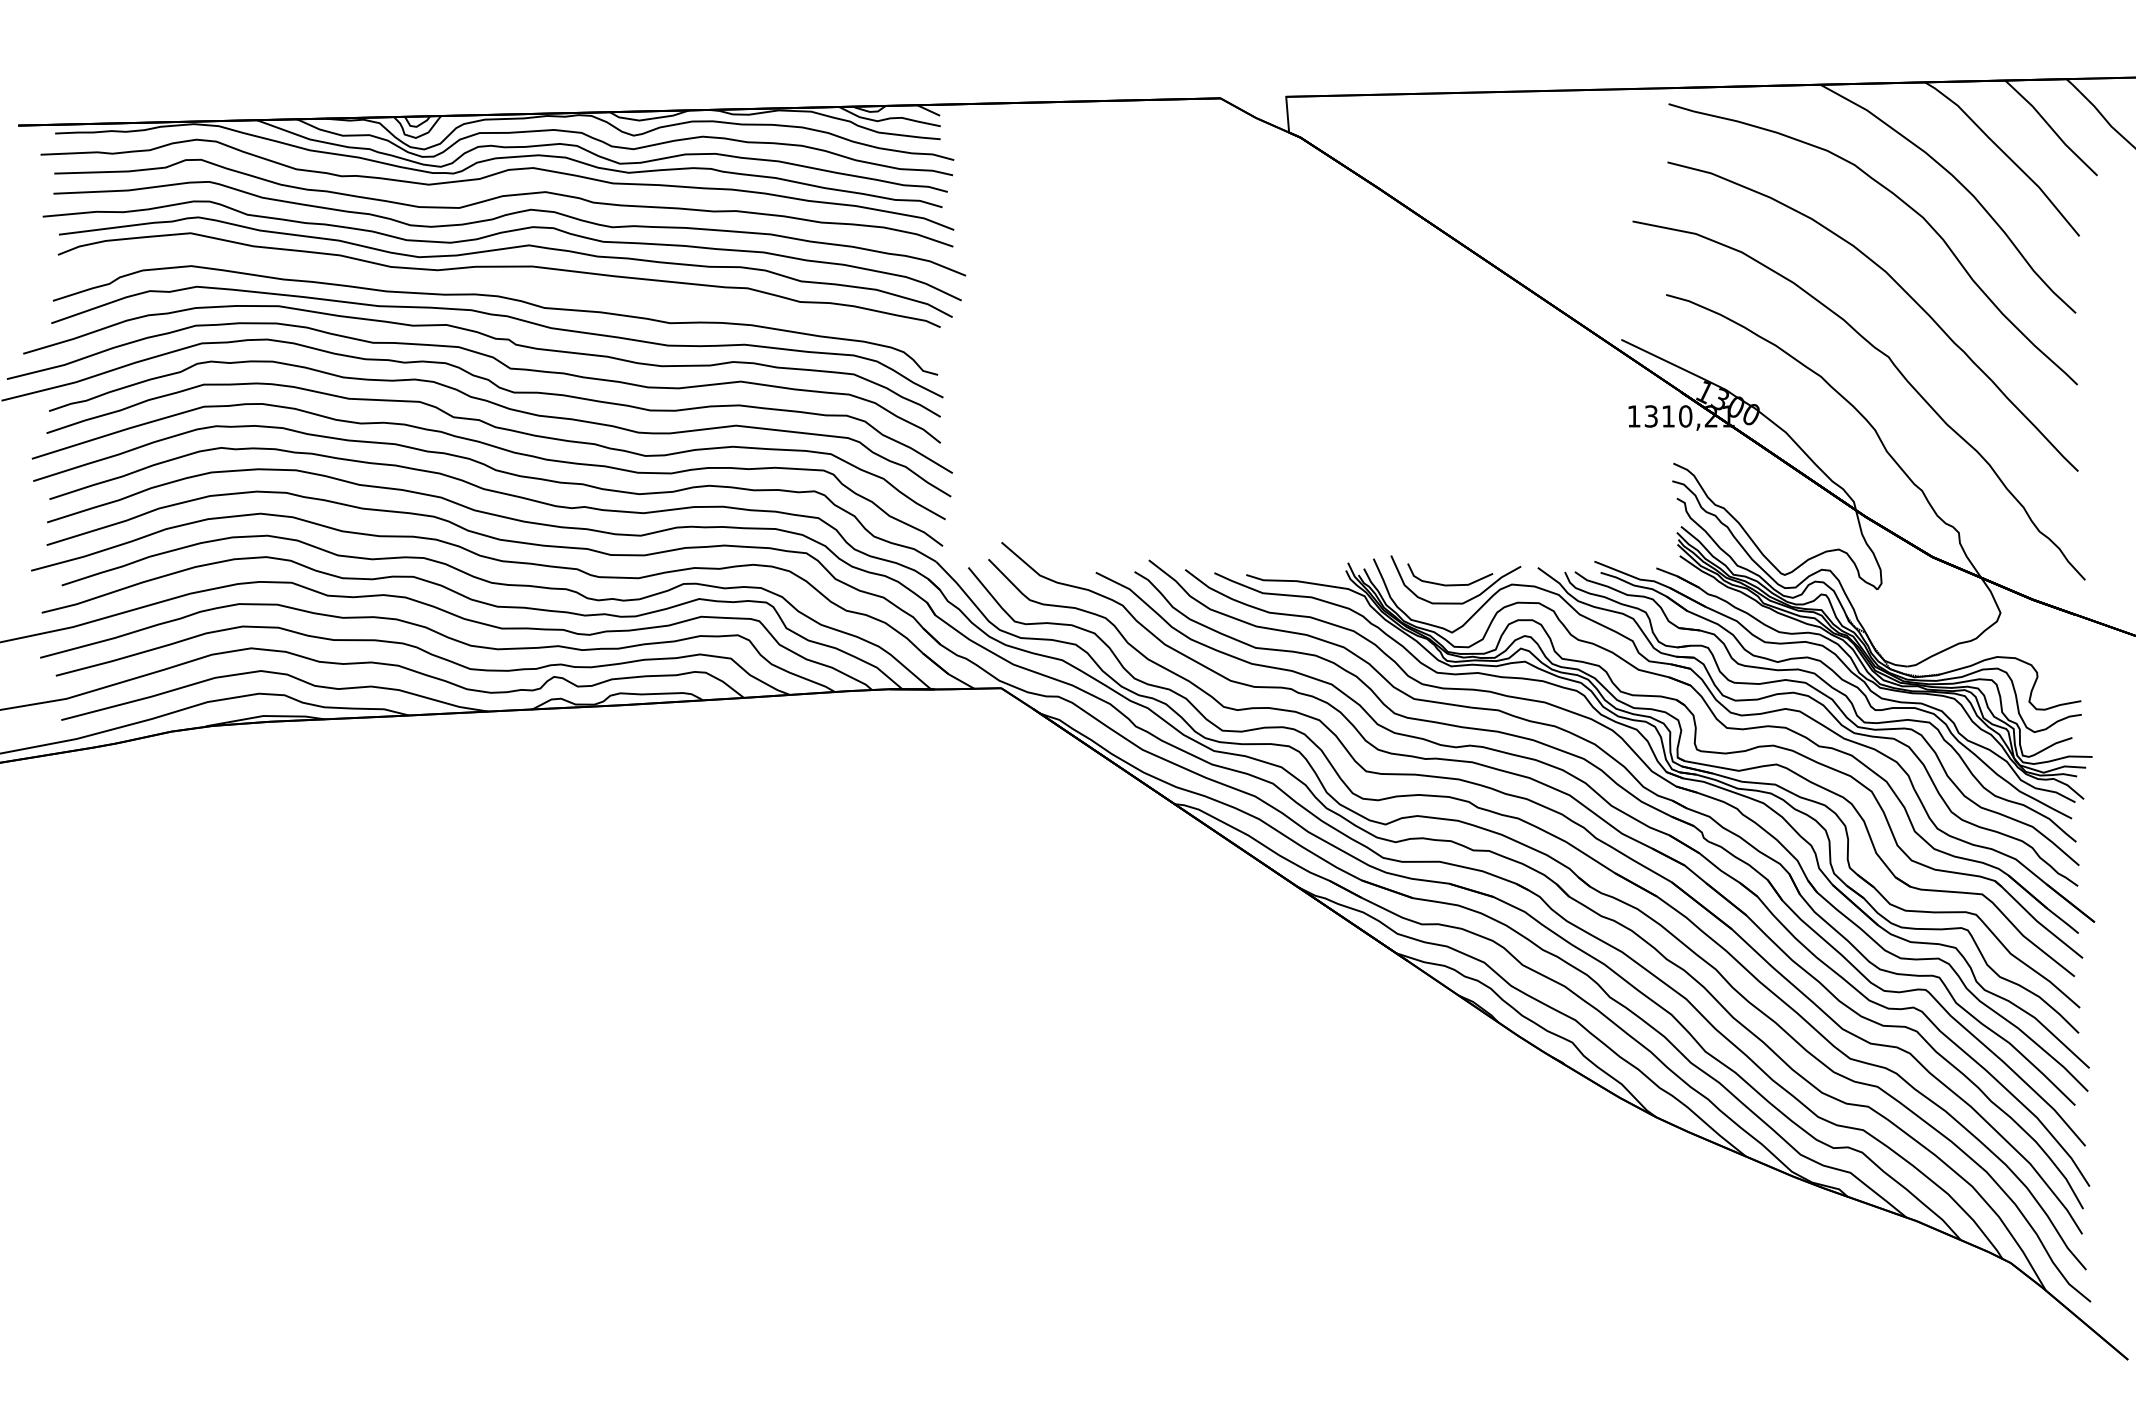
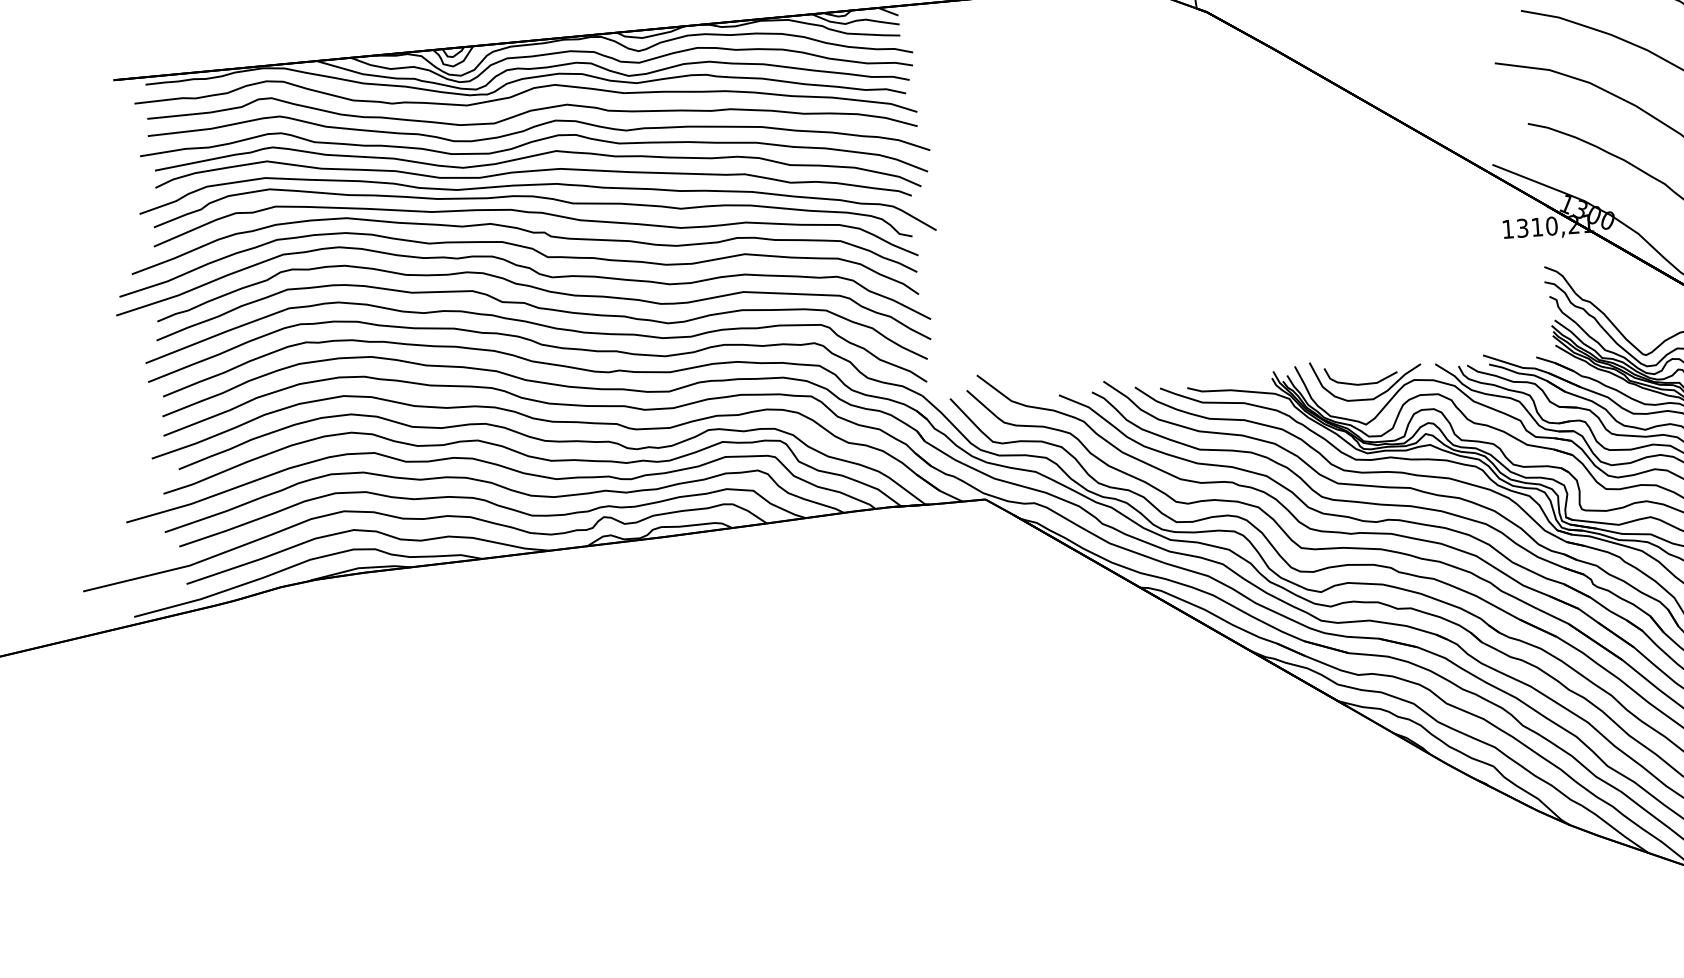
curve: (501, 283) -> (534, 185), added

